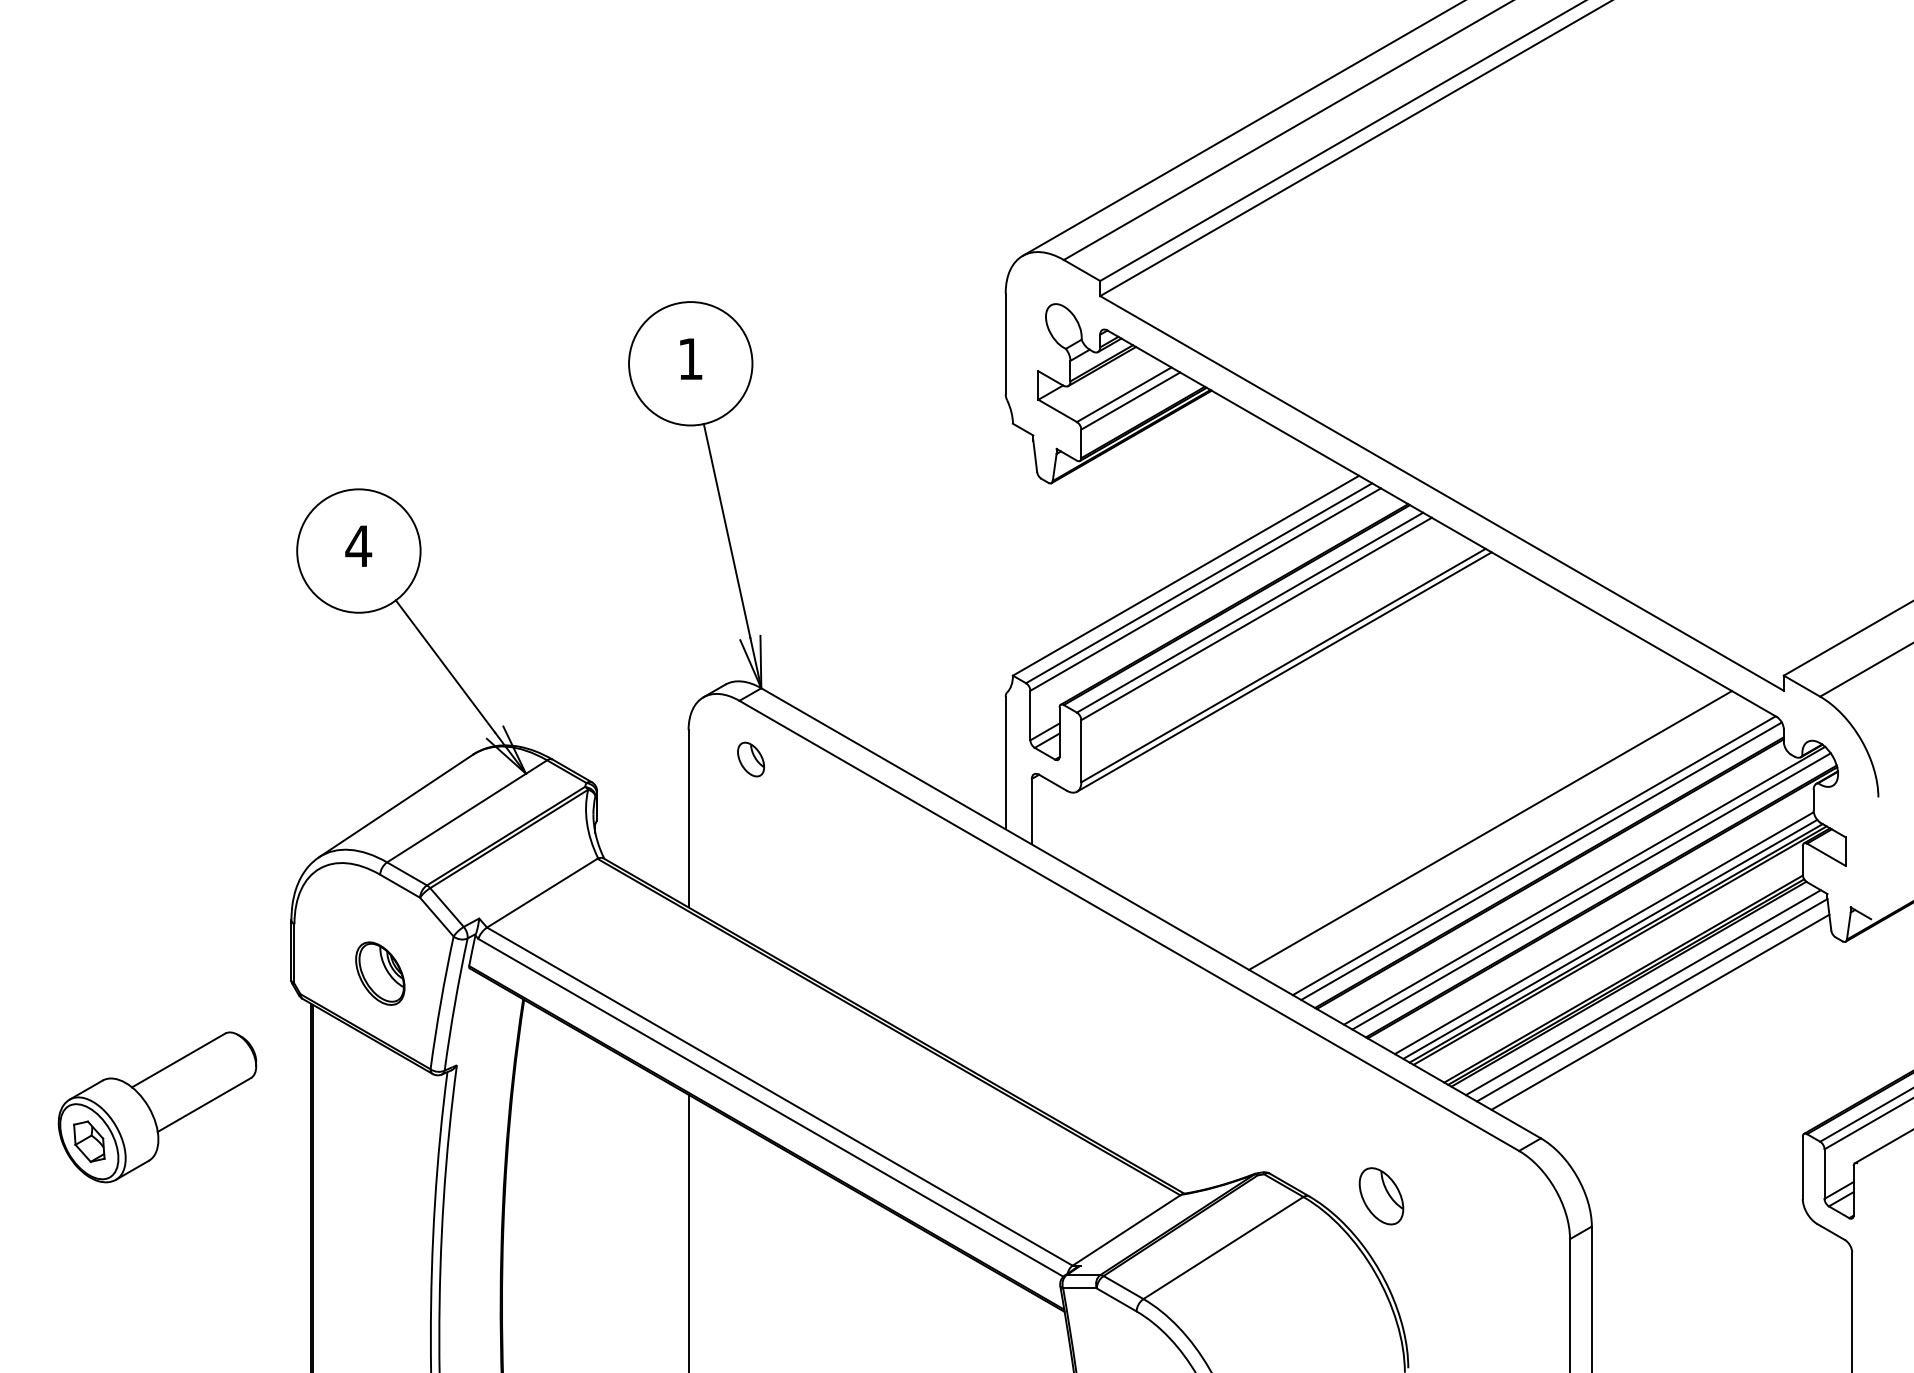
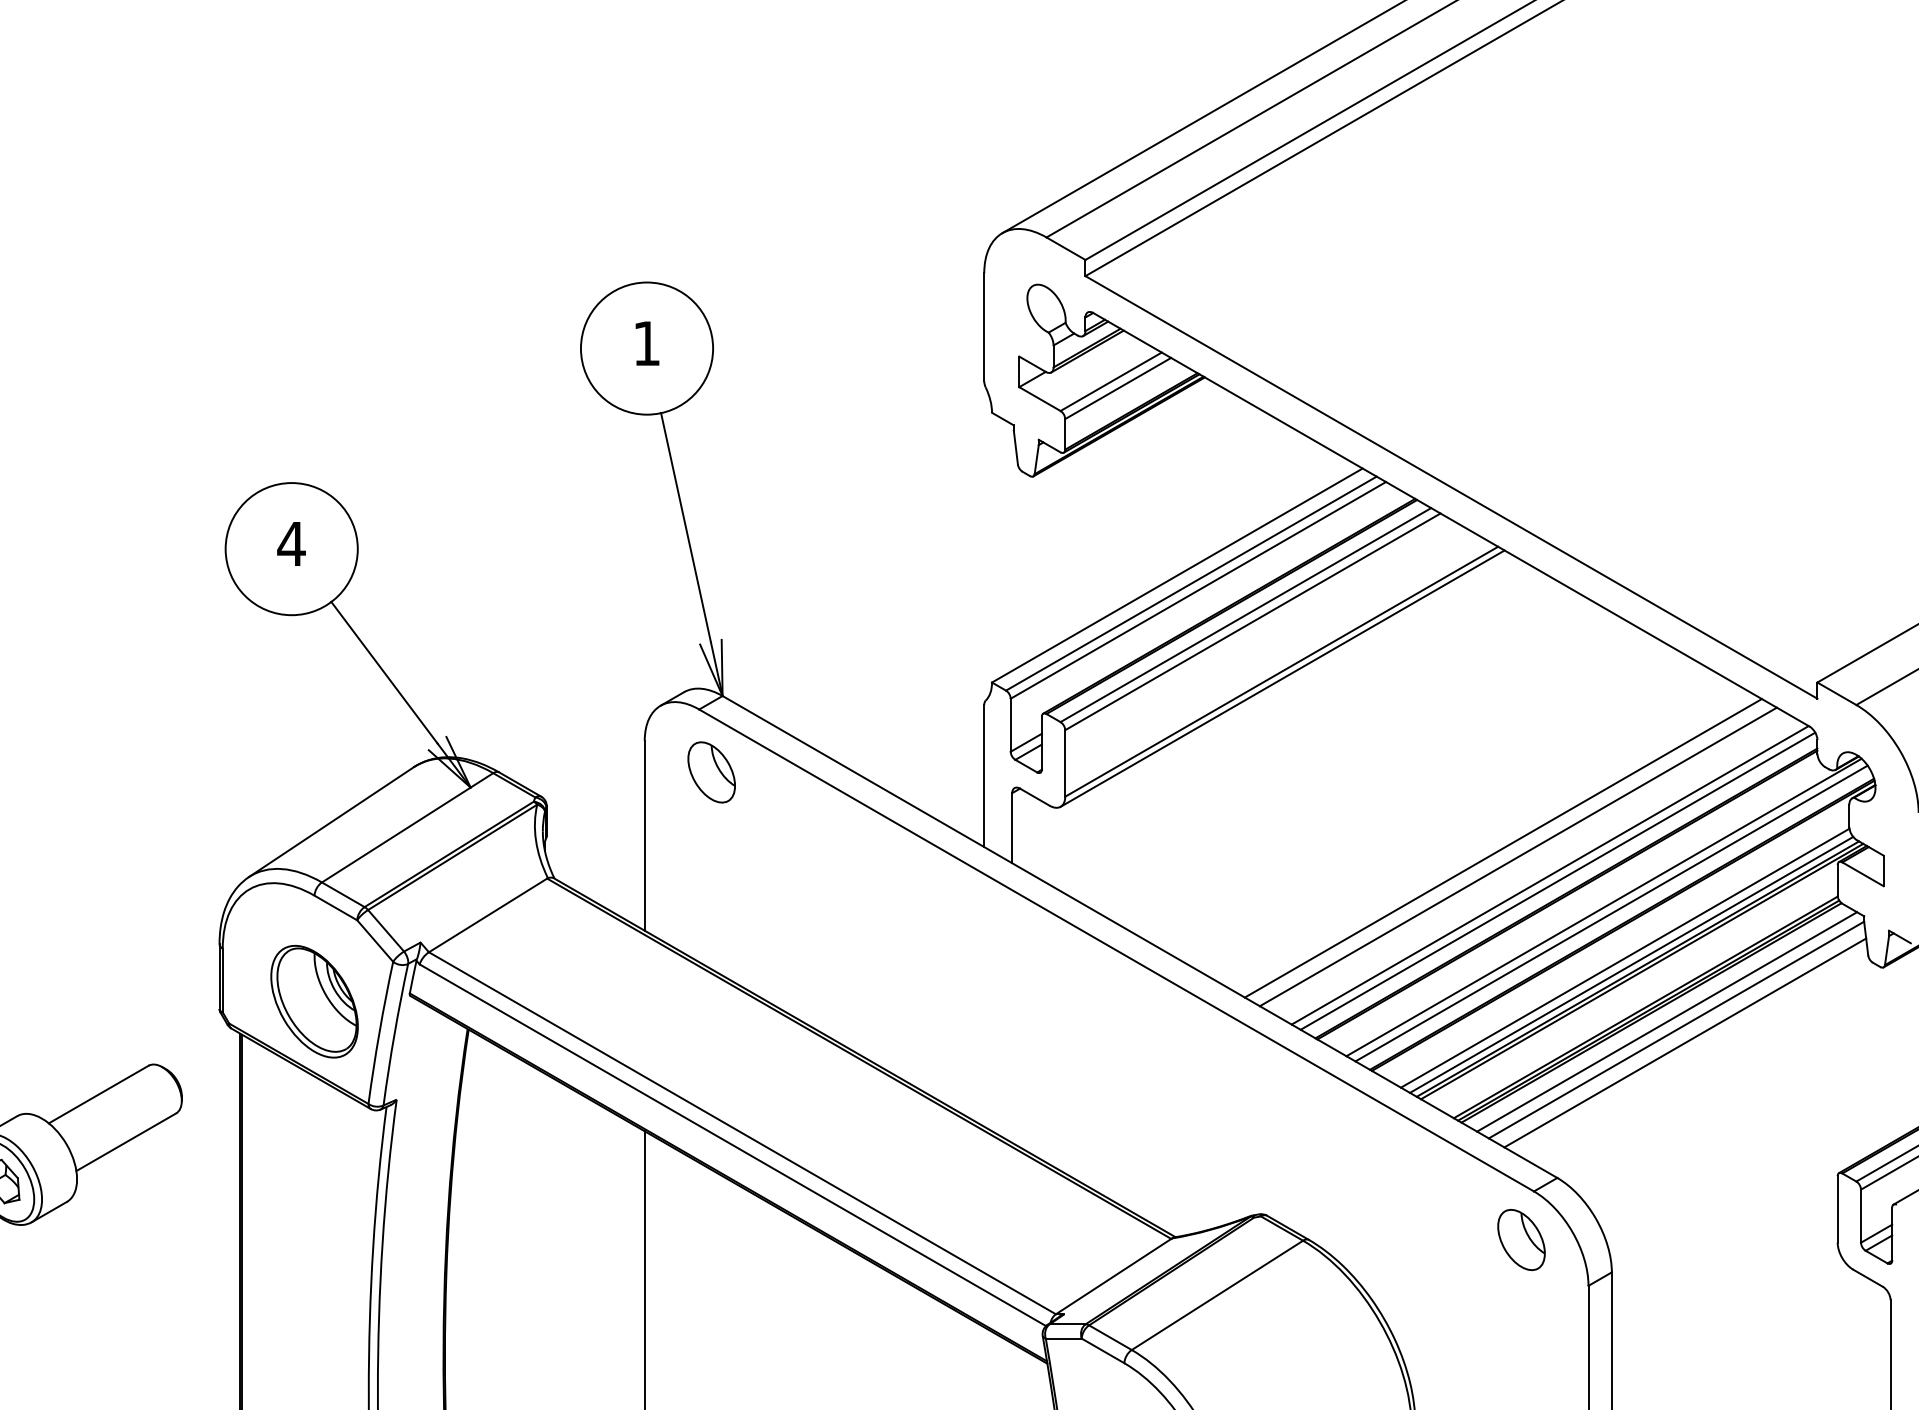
part: (750, 759) -> (711, 772), size x1.67
line: (1504, 838) -> (1518, 856), added
part: (380, 973) -> (314, 1001), size x1.67
part: (1381, 1196) -> (1521, 1240), moved

